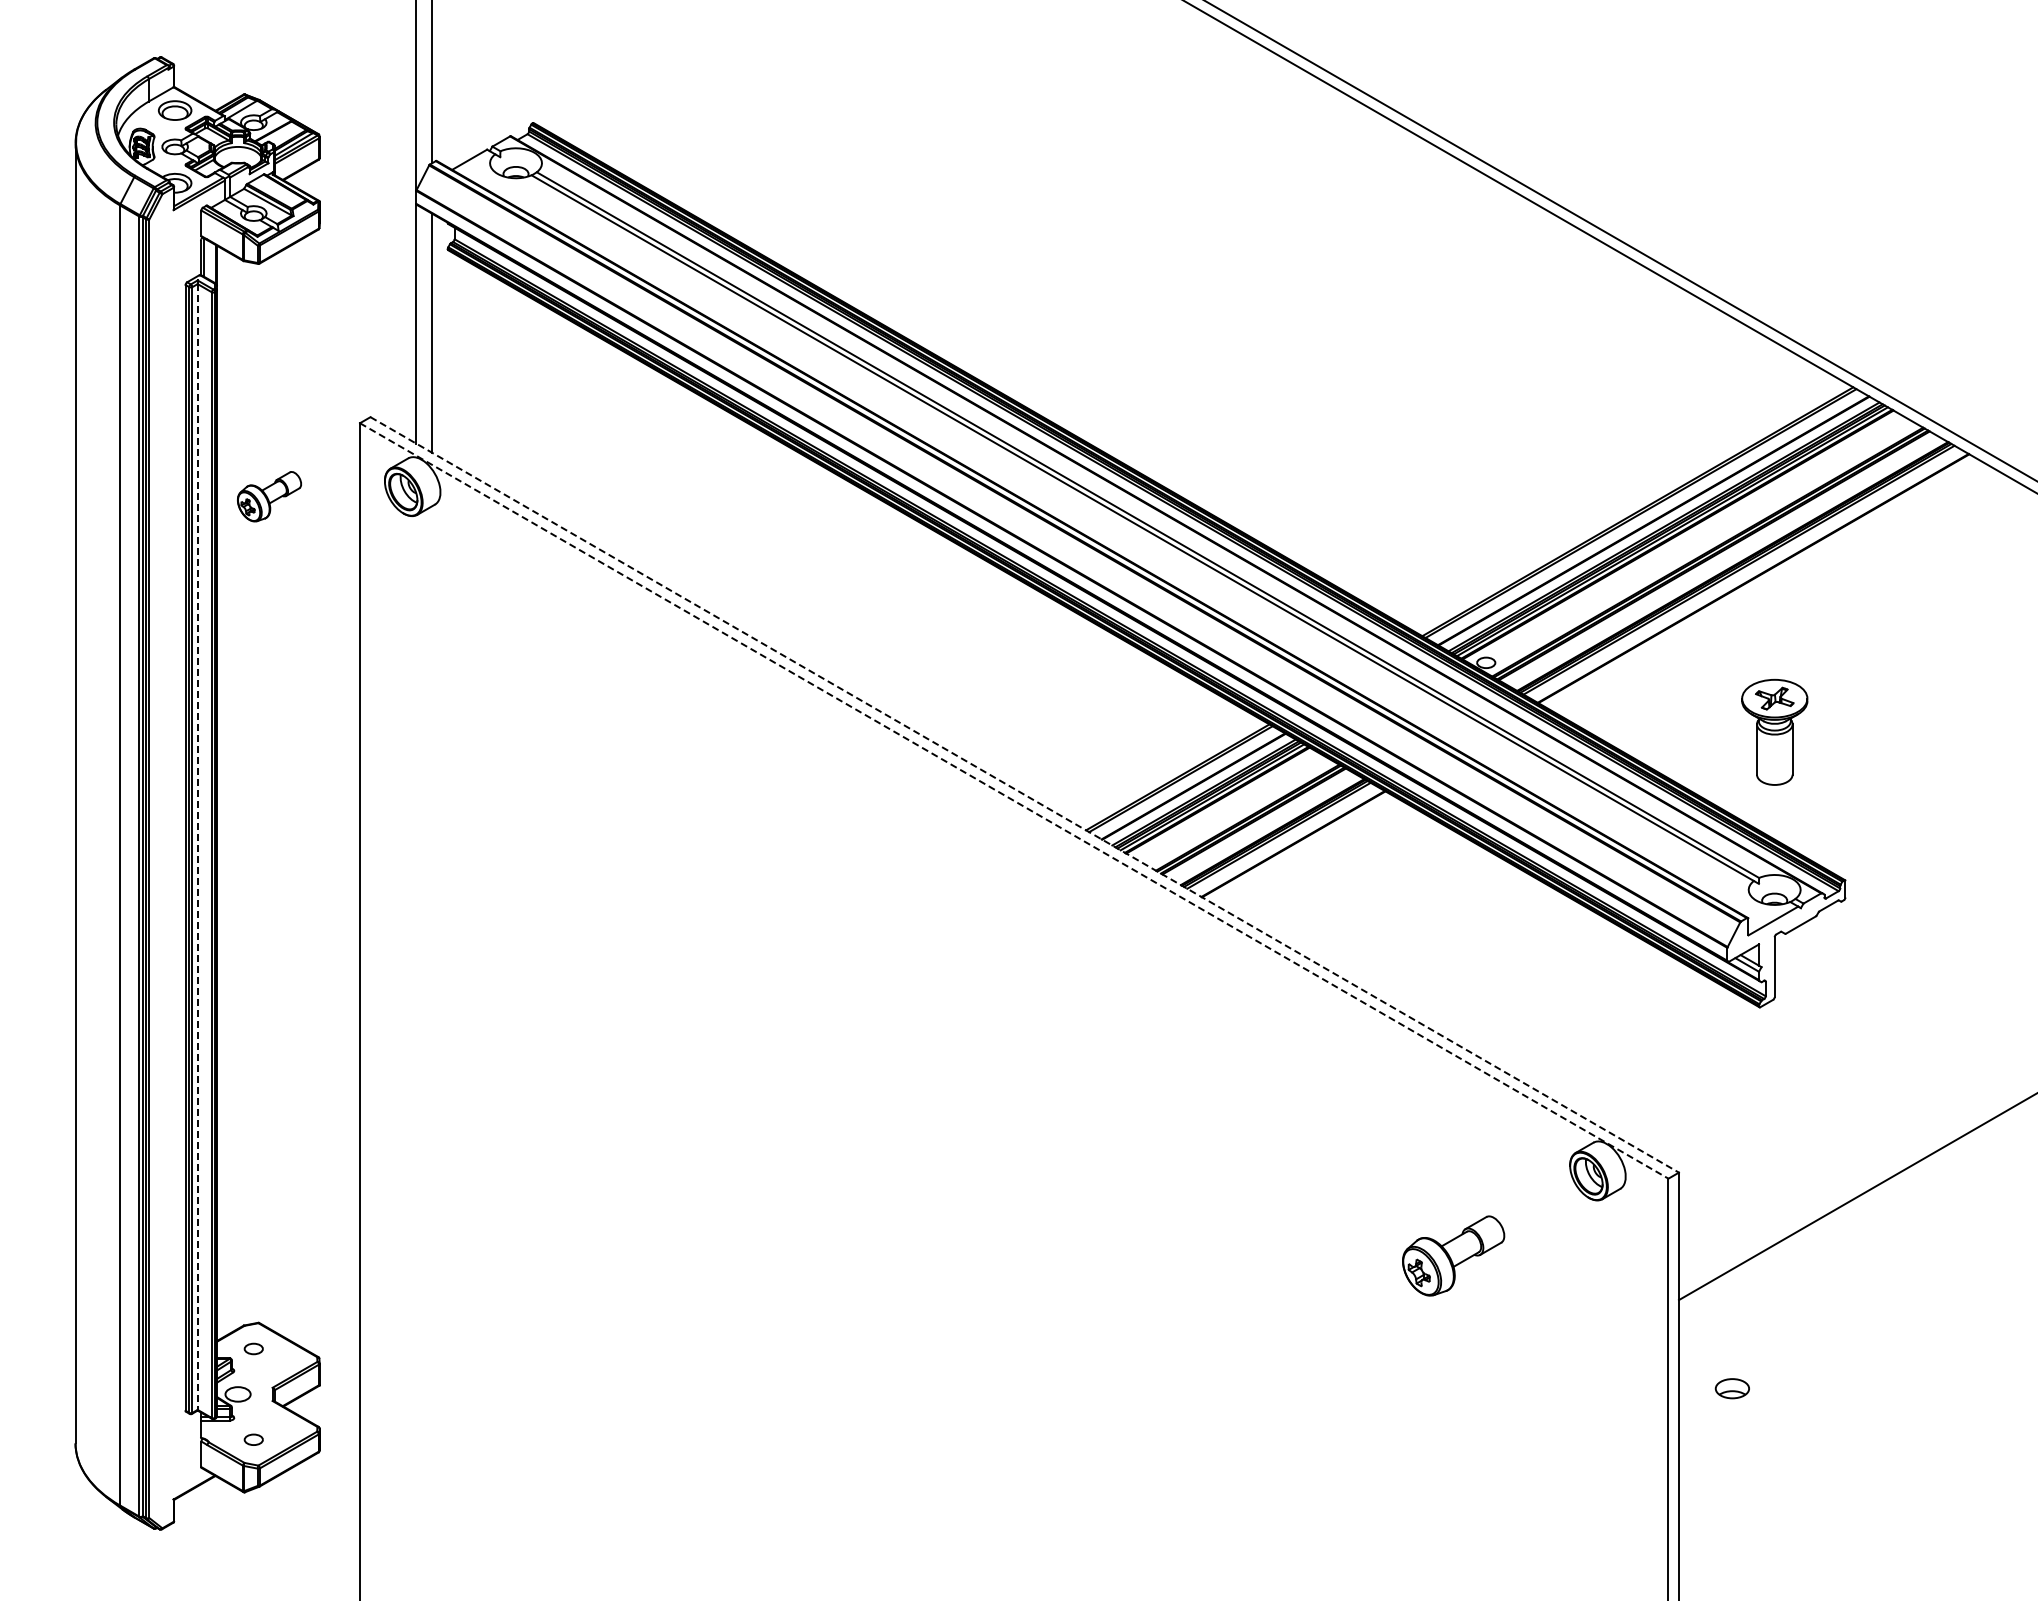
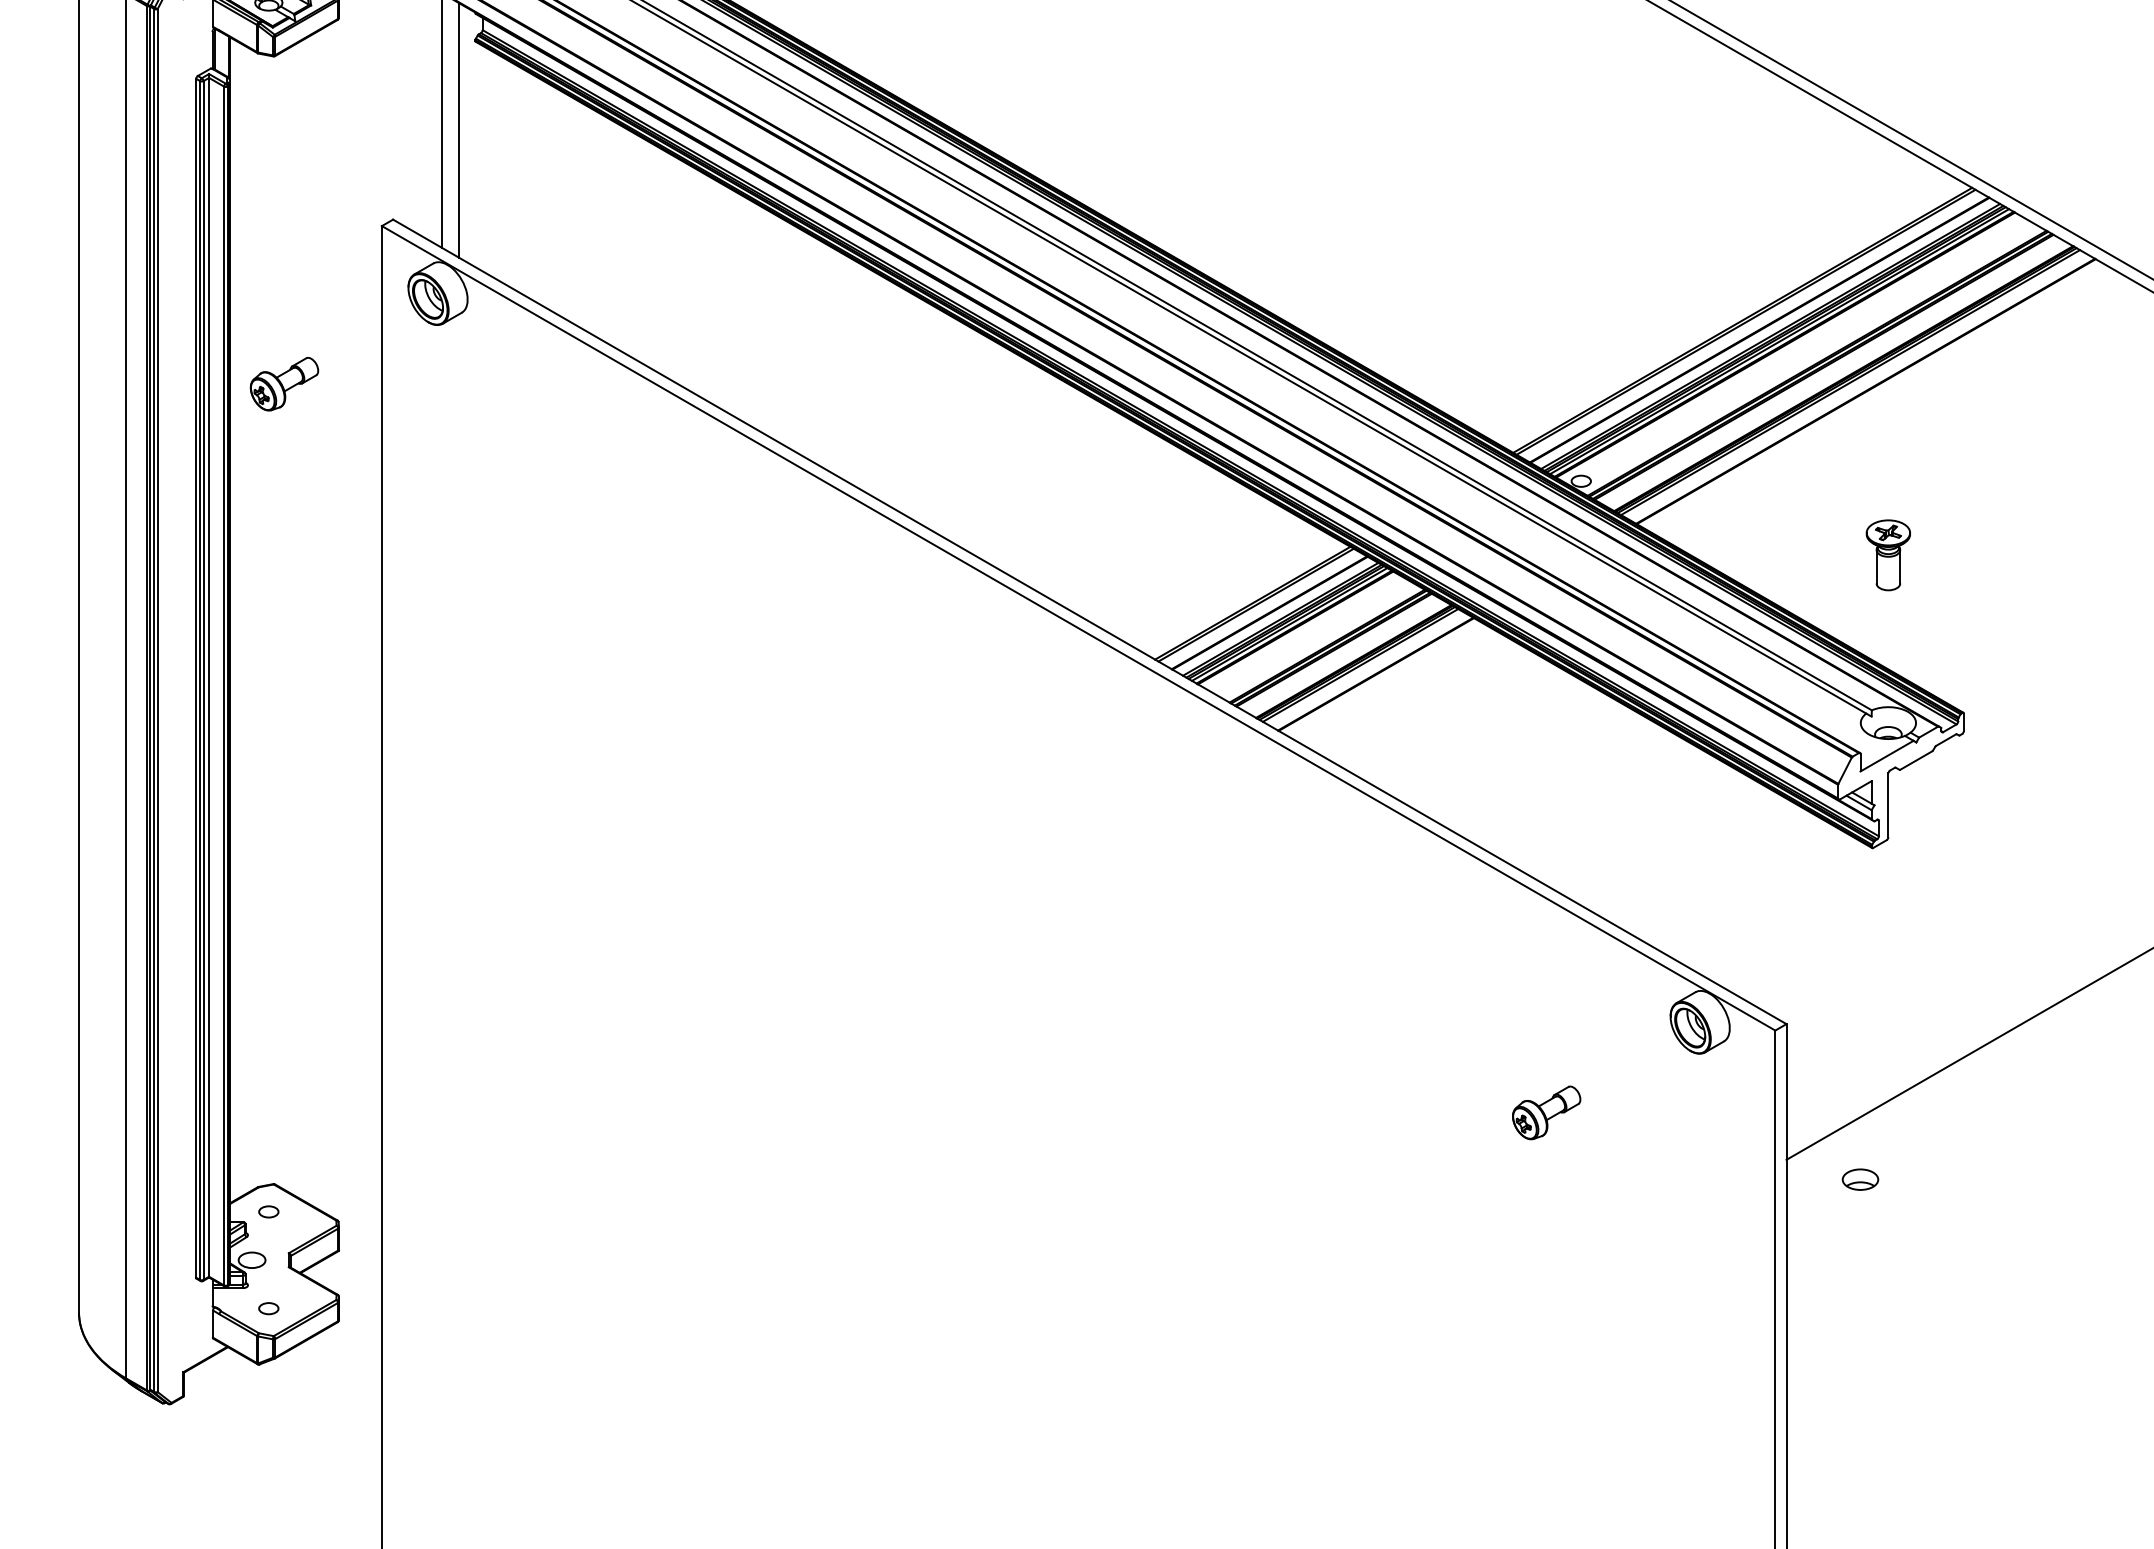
part: (269, 496) -> (284, 383), moved
part: (1774, 732) -> (1888, 555), size x0.62
line: (1025, 795) -> (1090, 622), dashed -> solid
line: (1014, 801) -> (1078, 628), dashed -> solid
line: (197, 846) -> (208, 676), dashed -> solid
part: (1453, 1255) -> (1546, 1112), size x0.62
part: (1731, 1388) -> (1859, 1179), moved

